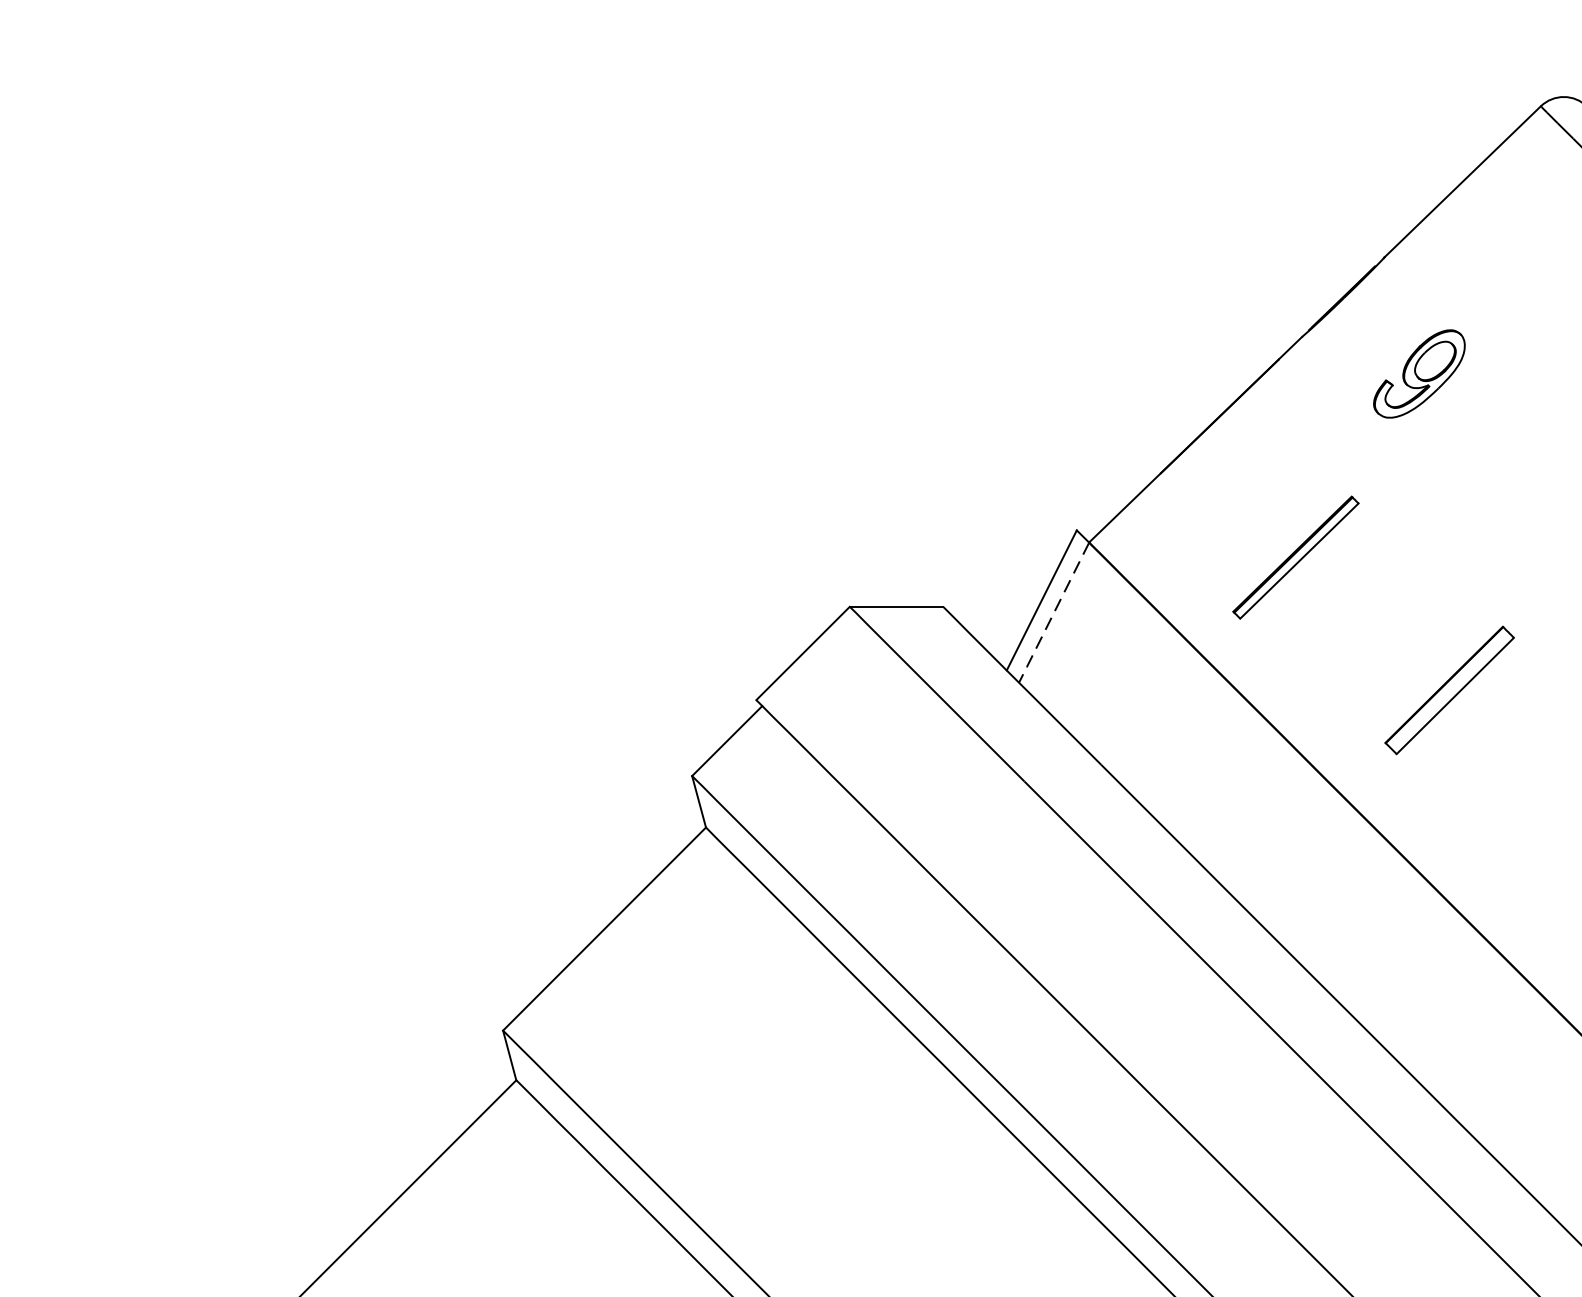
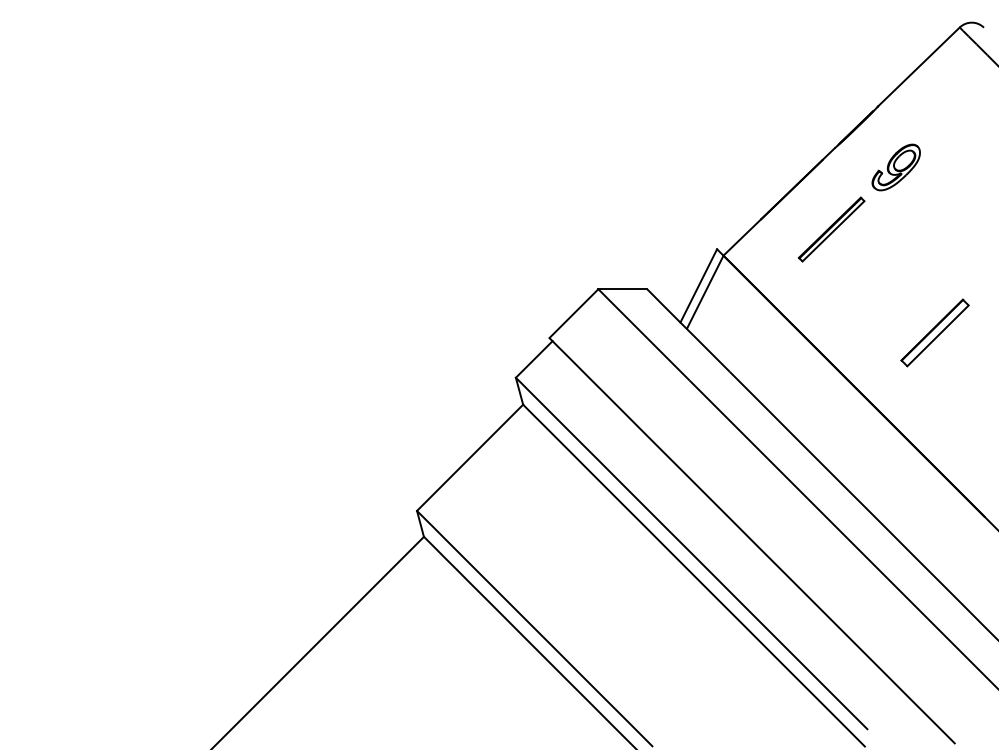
part: (1295, 557) -> (831, 229), moved
line: (1052, 614) -> (704, 293), dashed -> solid
part: (1448, 689) -> (934, 332), moved

